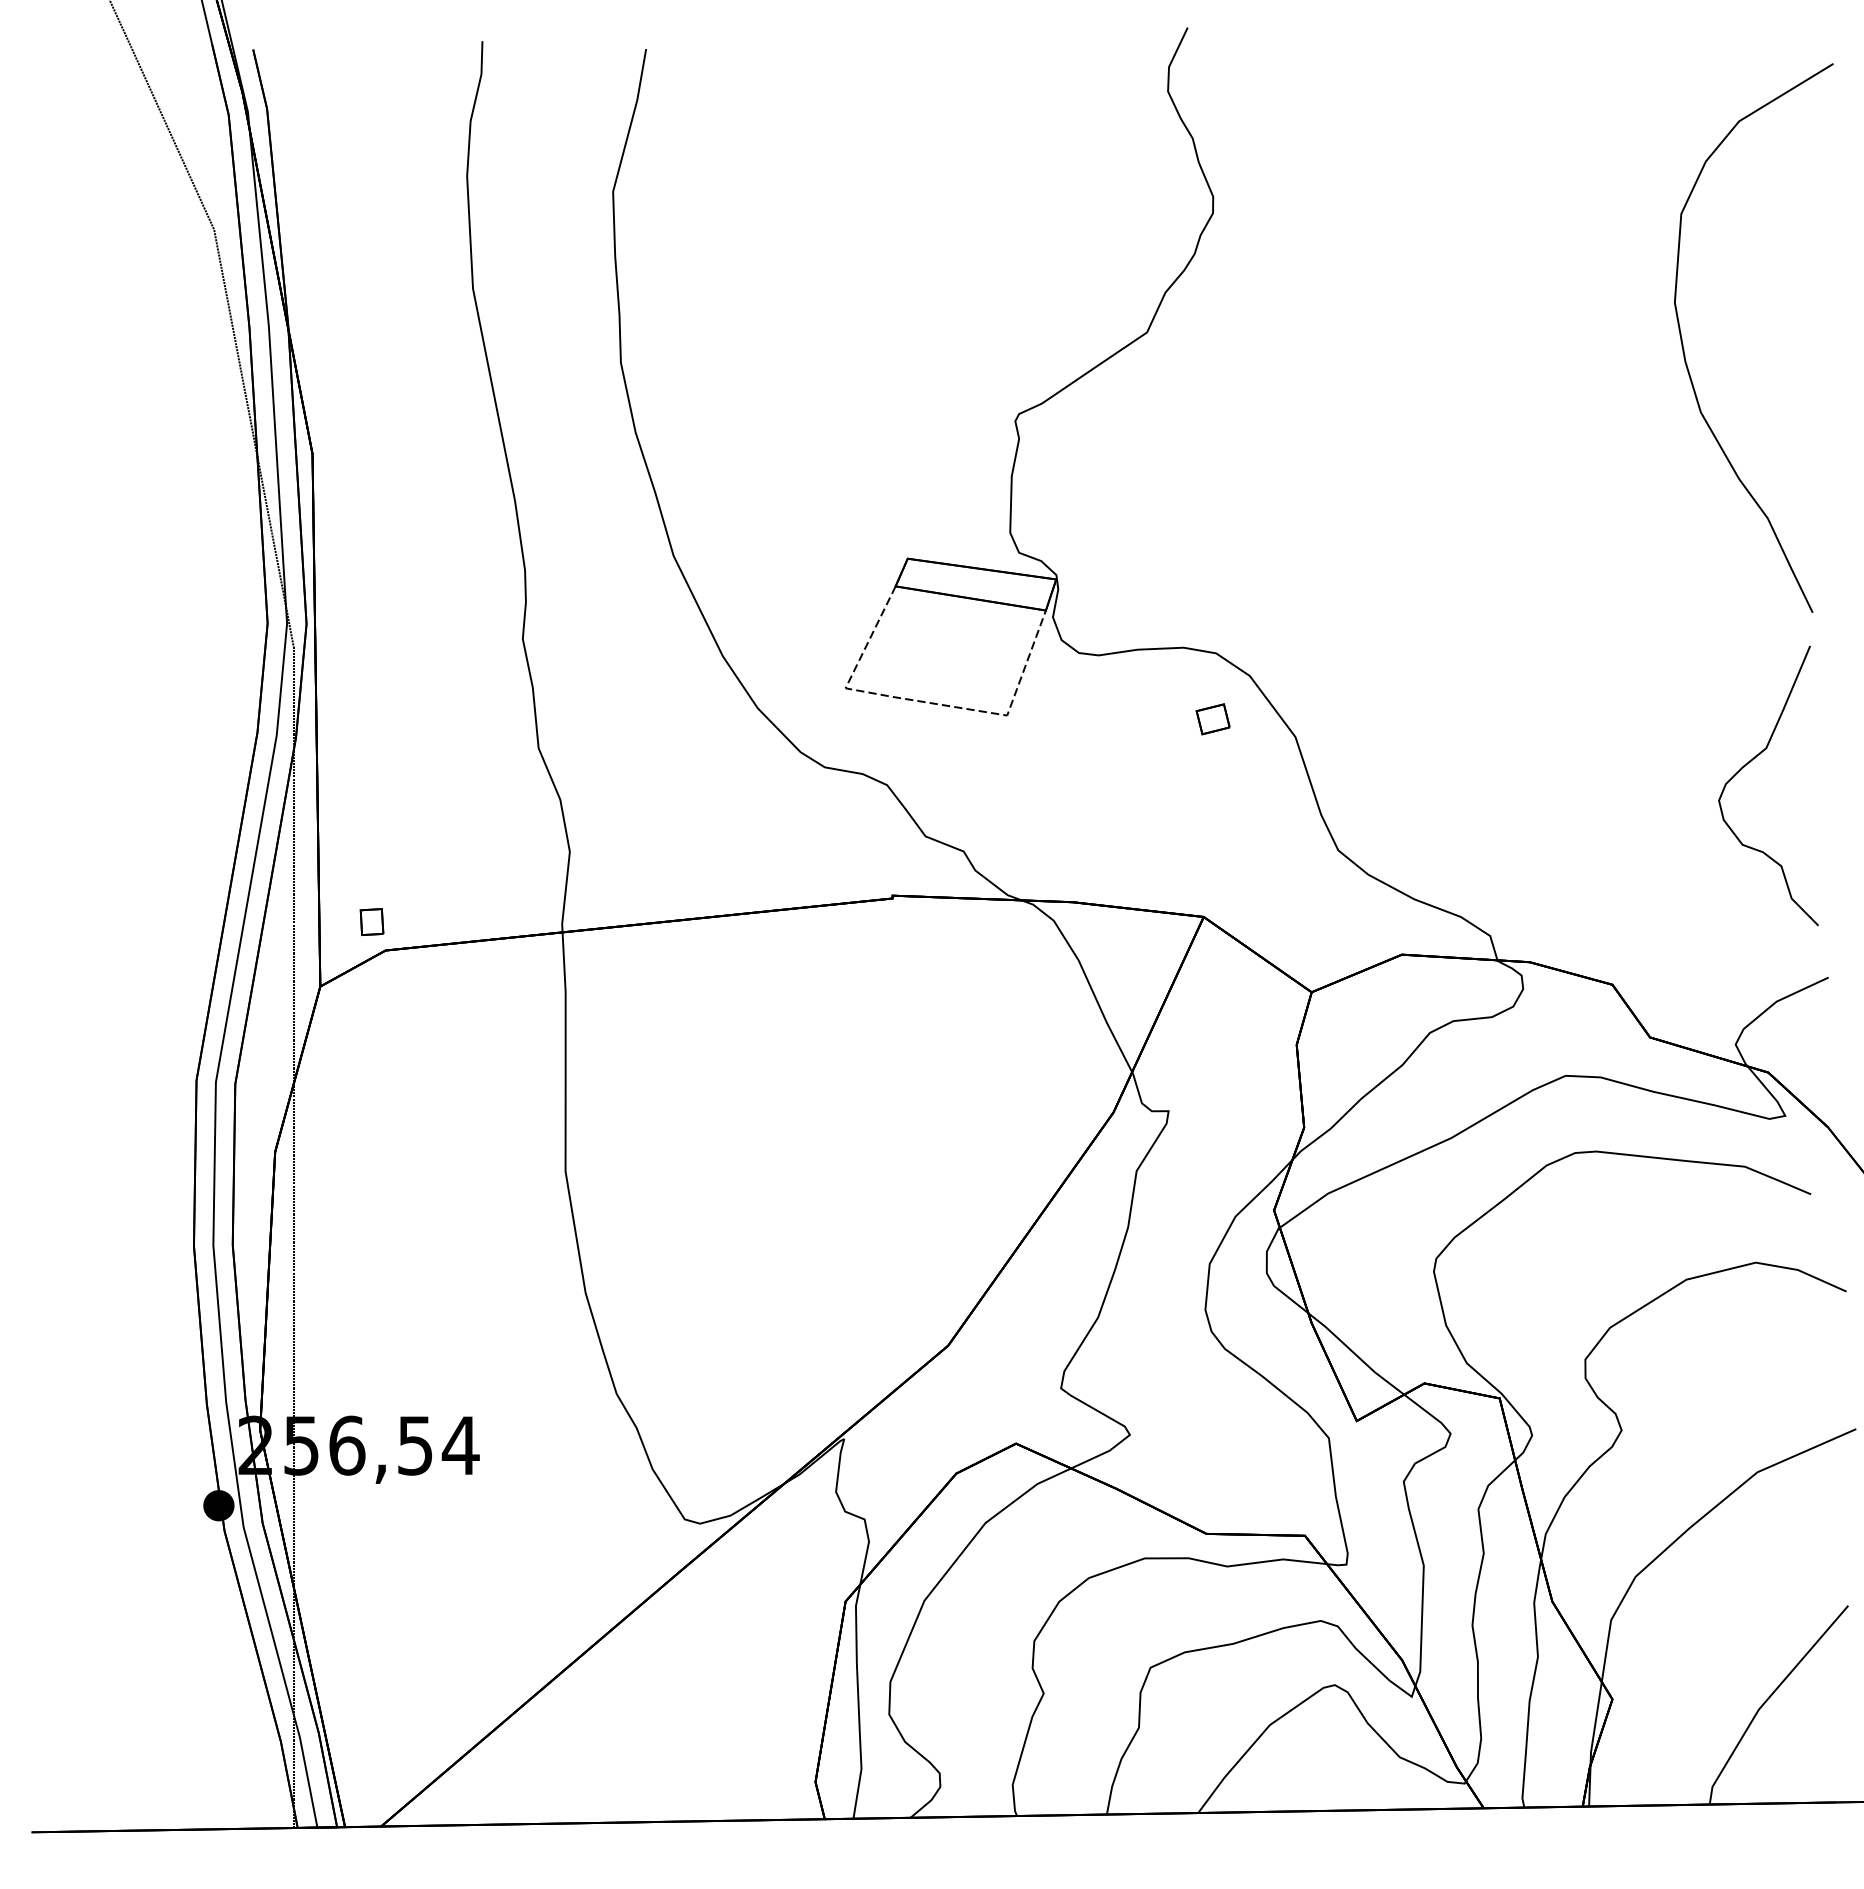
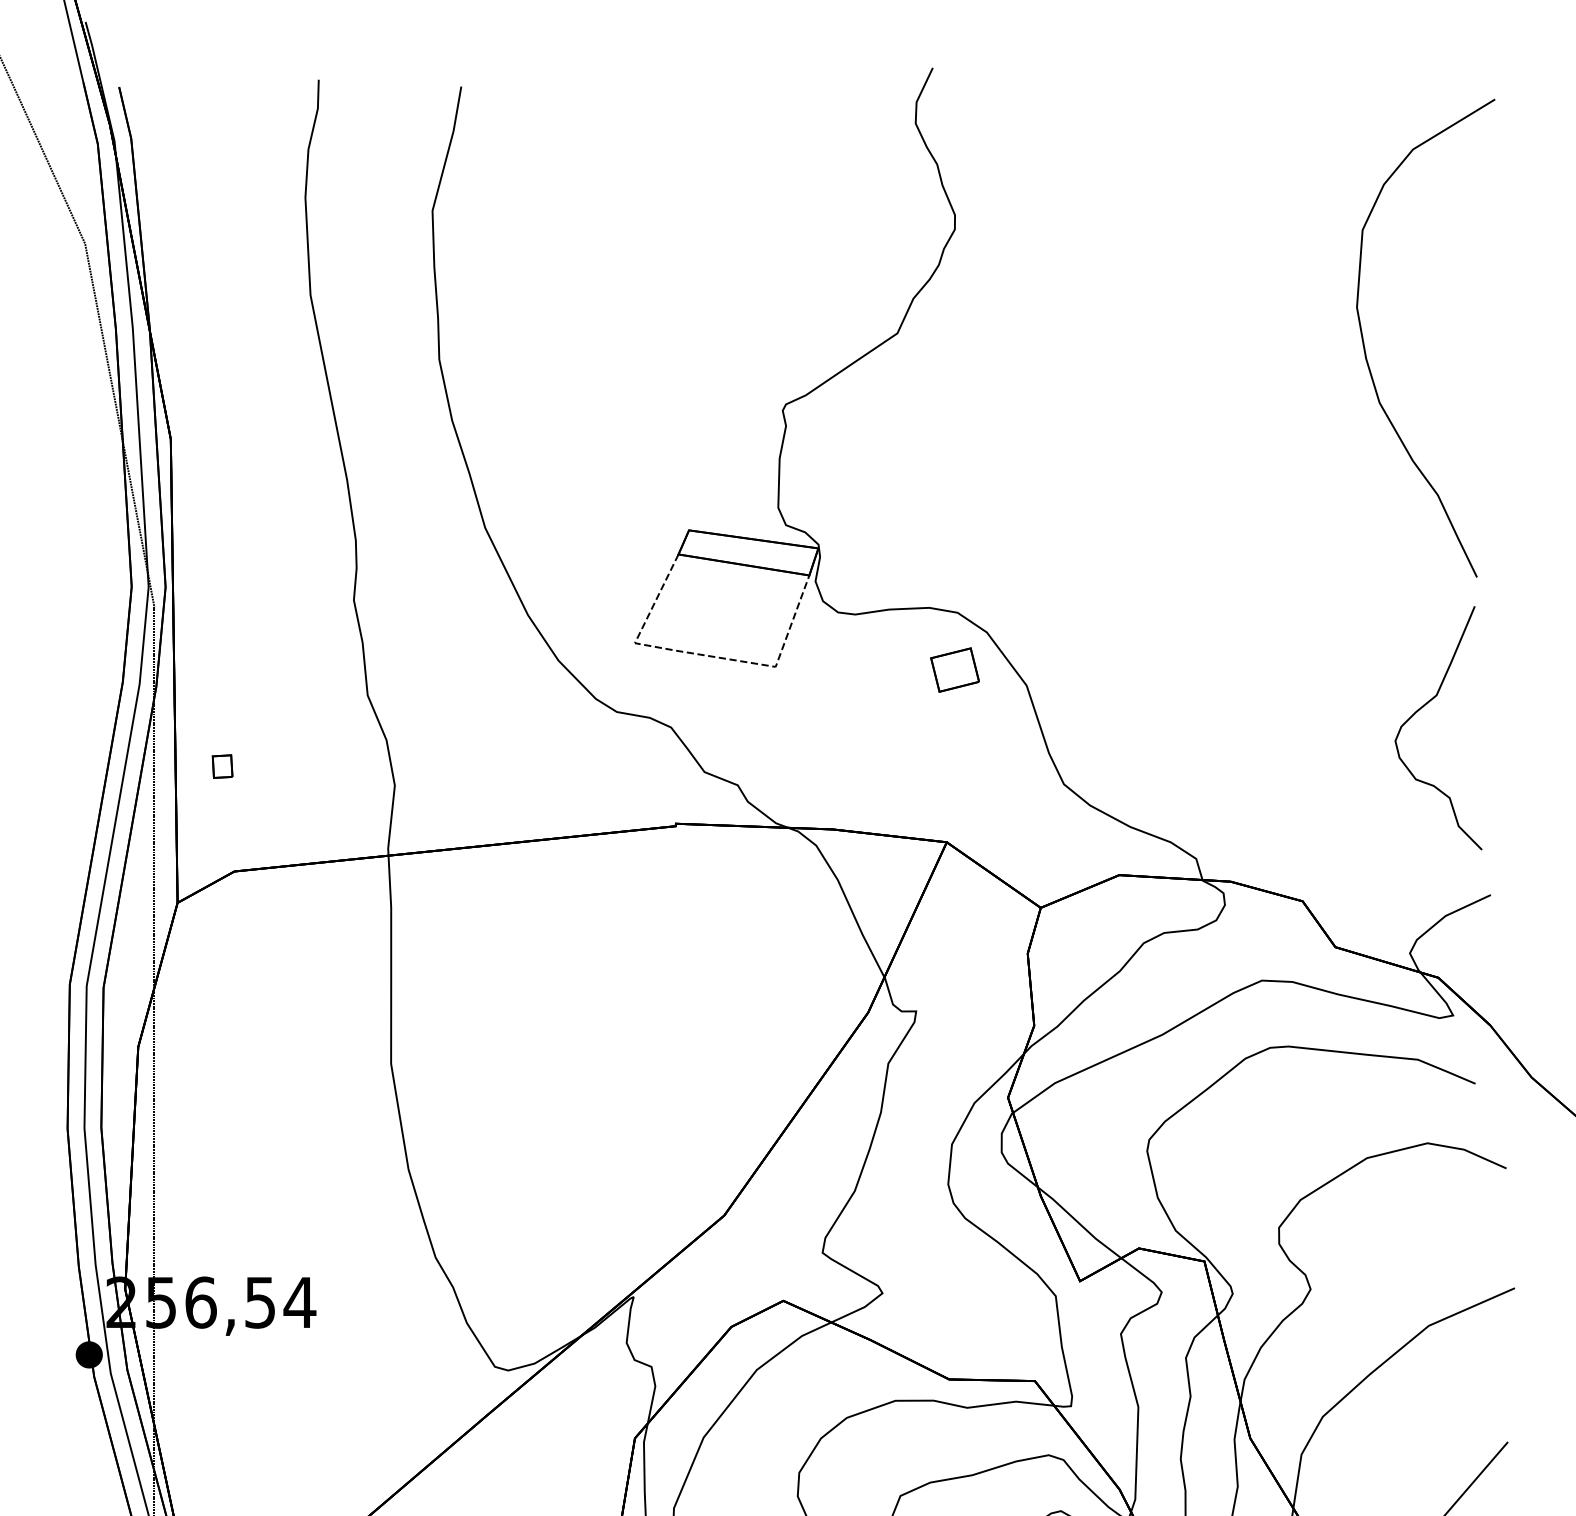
part: (1212, 719) -> (954, 670), size x1.67
part: (371, 922) -> (222, 766), moved

